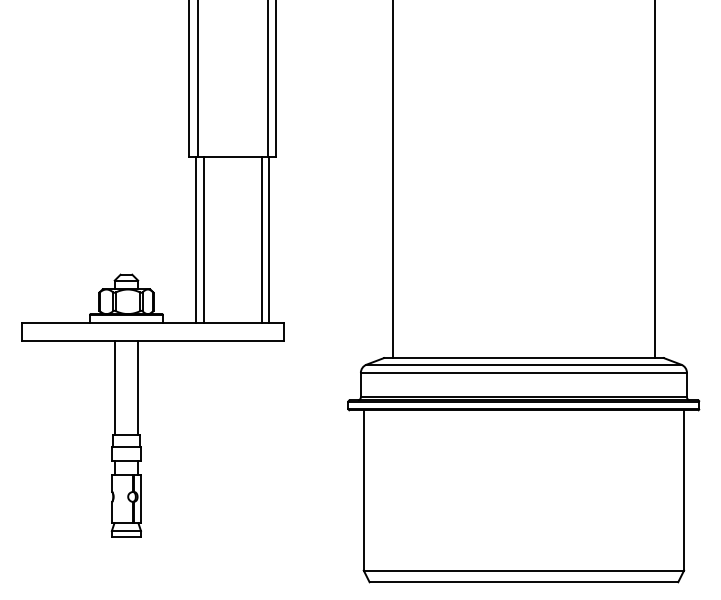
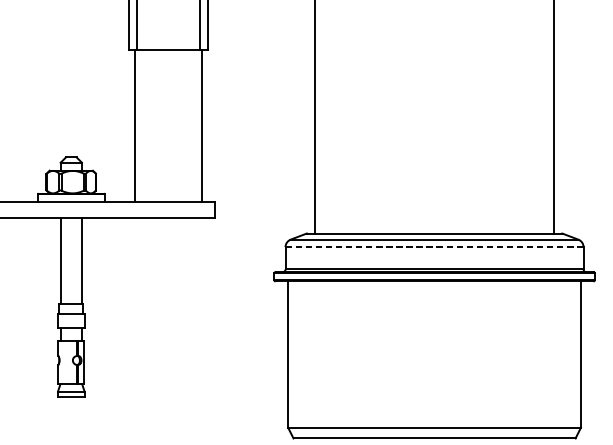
line: (203, 240) -> (141, 126), removed
line: (261, 240) -> (194, 126), removed
line: (523, 372) -> (434, 246), solid -> dashed

